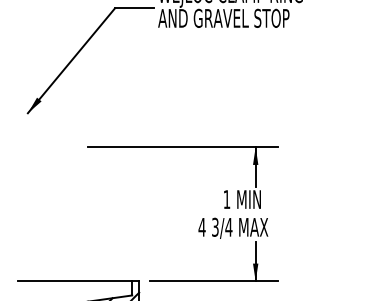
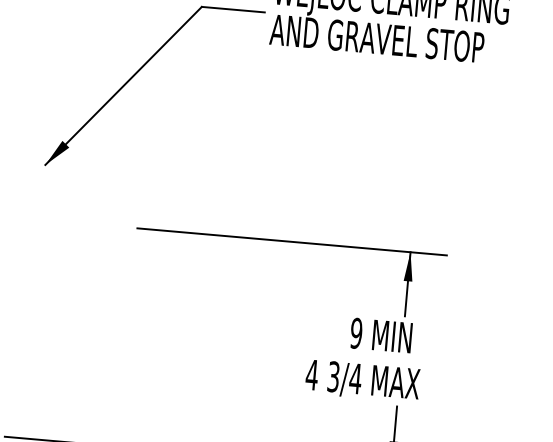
text: (226, 199) -> (355, 333), 1 -> 9

